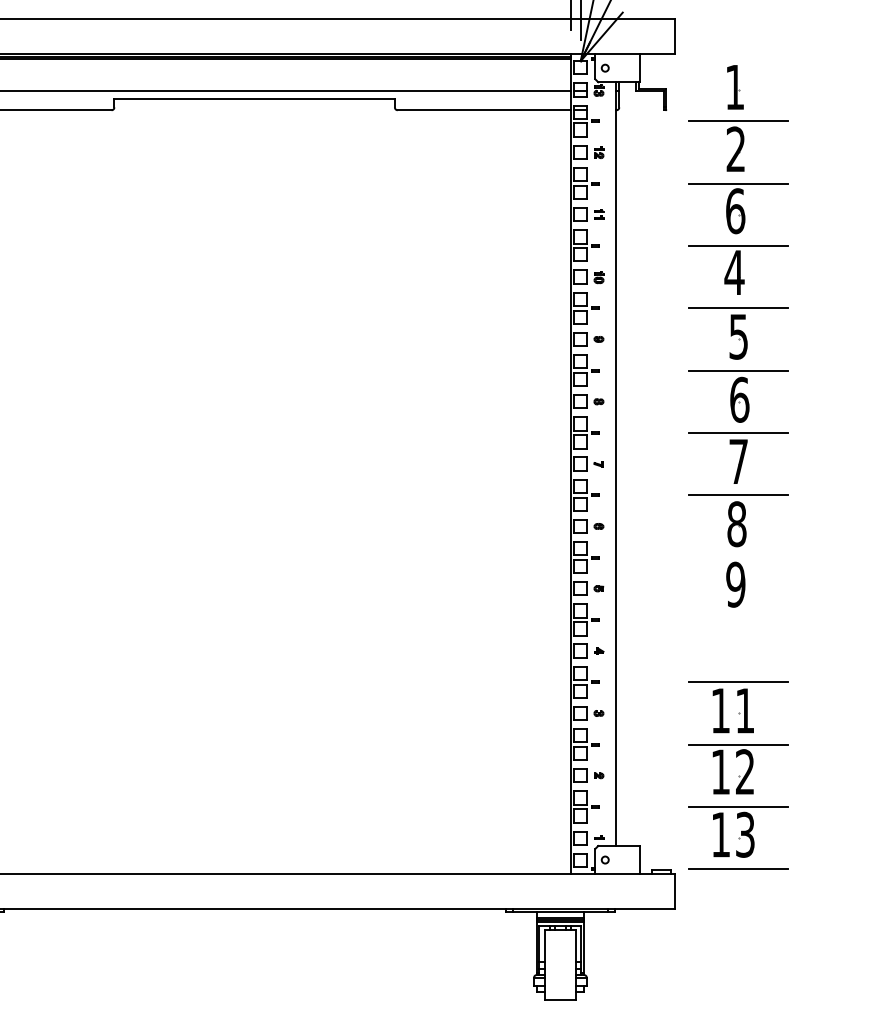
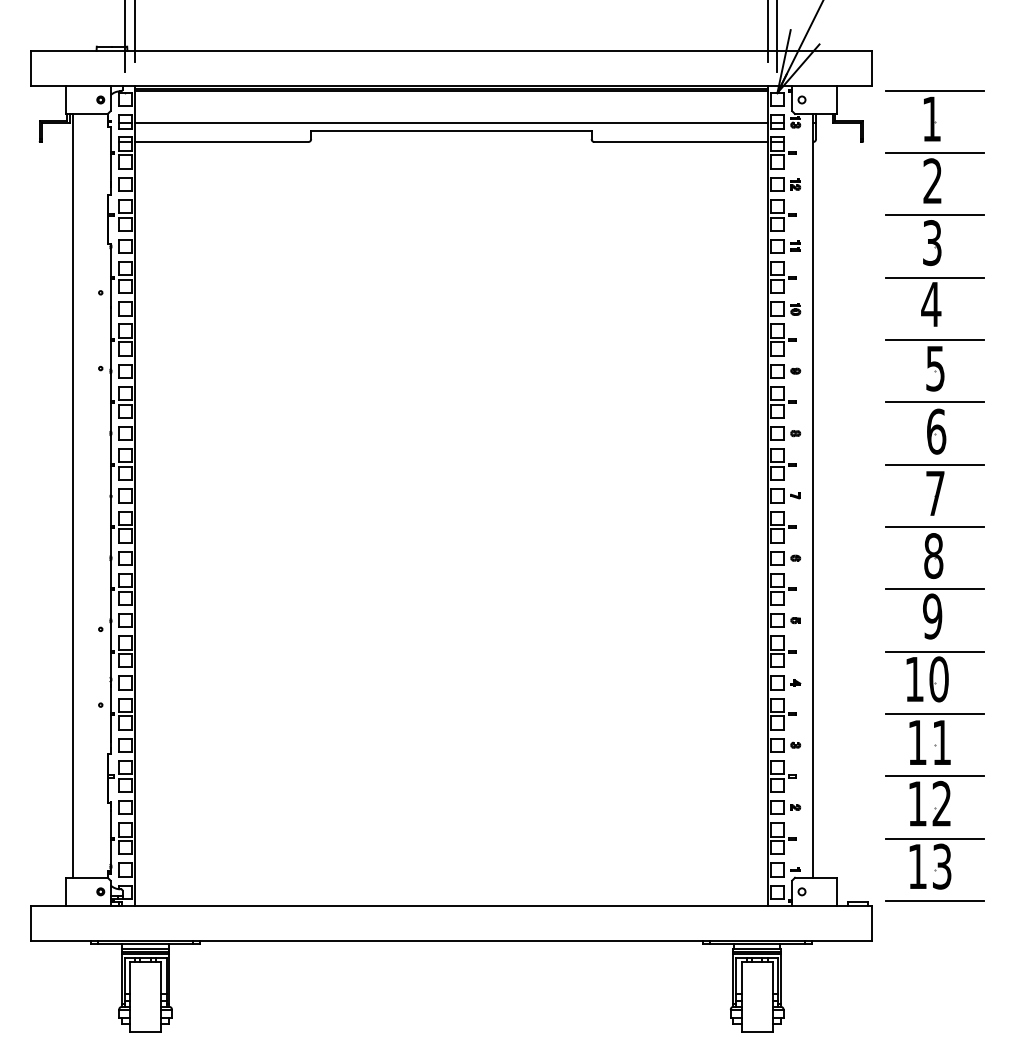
line: (738, 58) -> (935, 90), added
text: (735, 211) -> (932, 243), 6 -> 3
line: (738, 557) -> (935, 589), added
part: (737, 644) -> (934, 676), added

